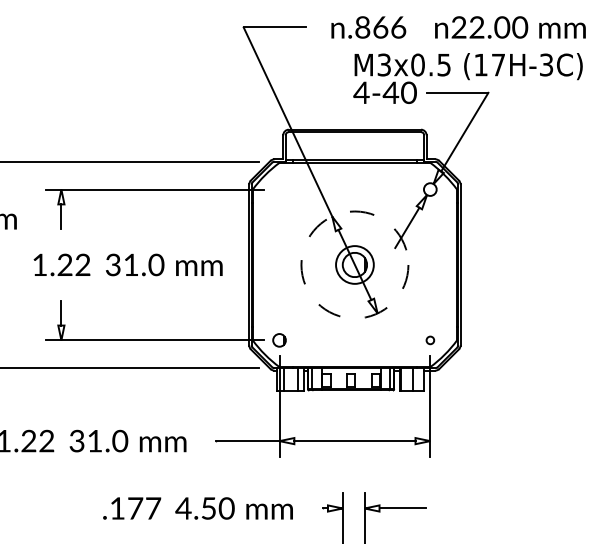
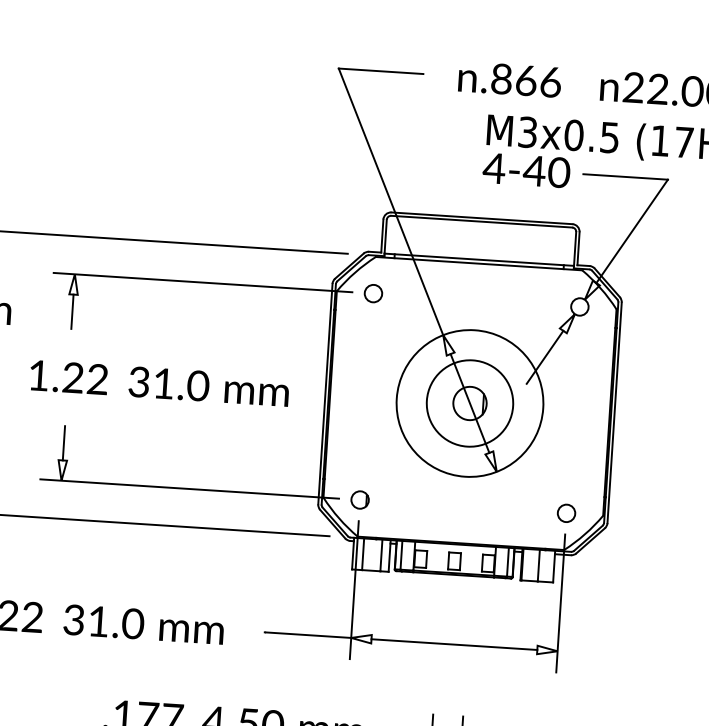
circle: (279, 189) -> (373, 293), added
circle: (354, 264) -> (469, 402), dashed -> solid
circle: (354, 264) -> (469, 402), size x1.67
circle: (430, 340) -> (566, 513), size x1.67

